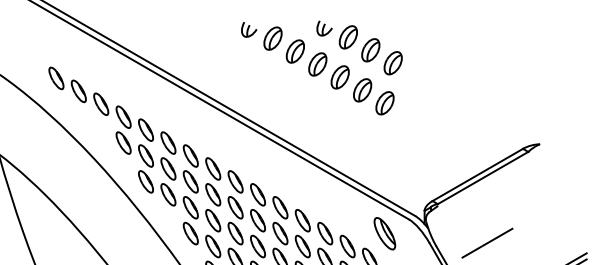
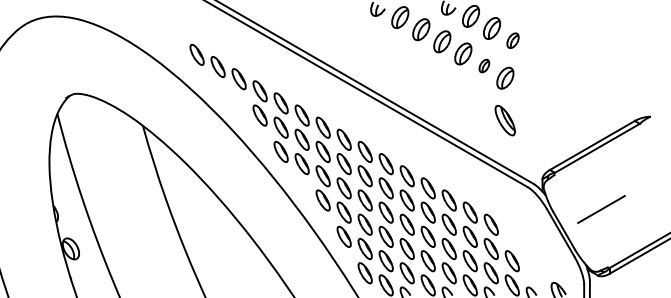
part: (392, 63) -> (512, 40), size x0.7
part: (362, 89) -> (484, 65), size x0.6
part: (384, 233) -> (504, 120), moved

